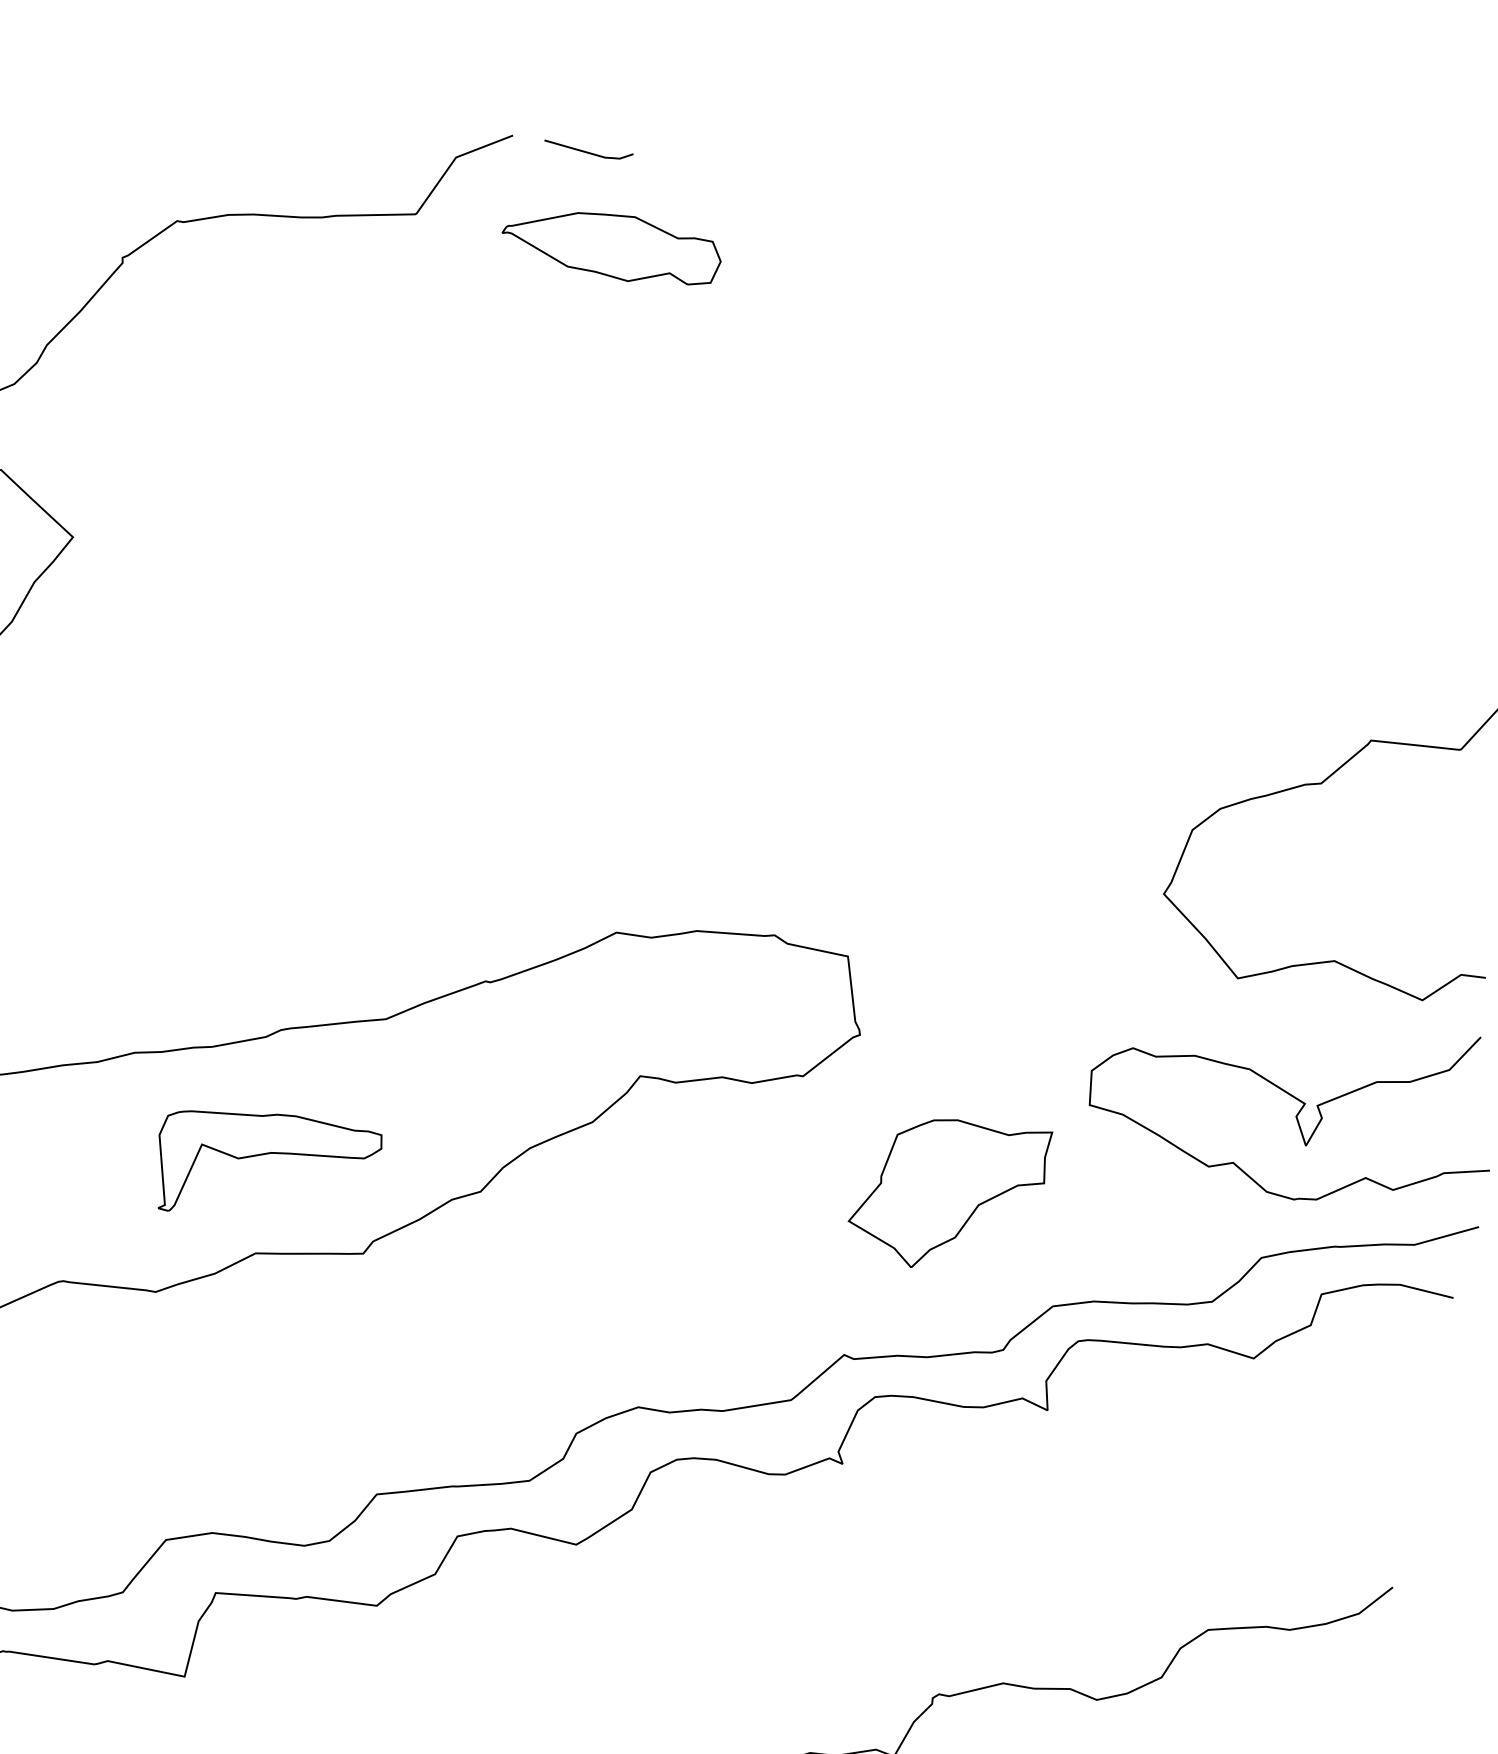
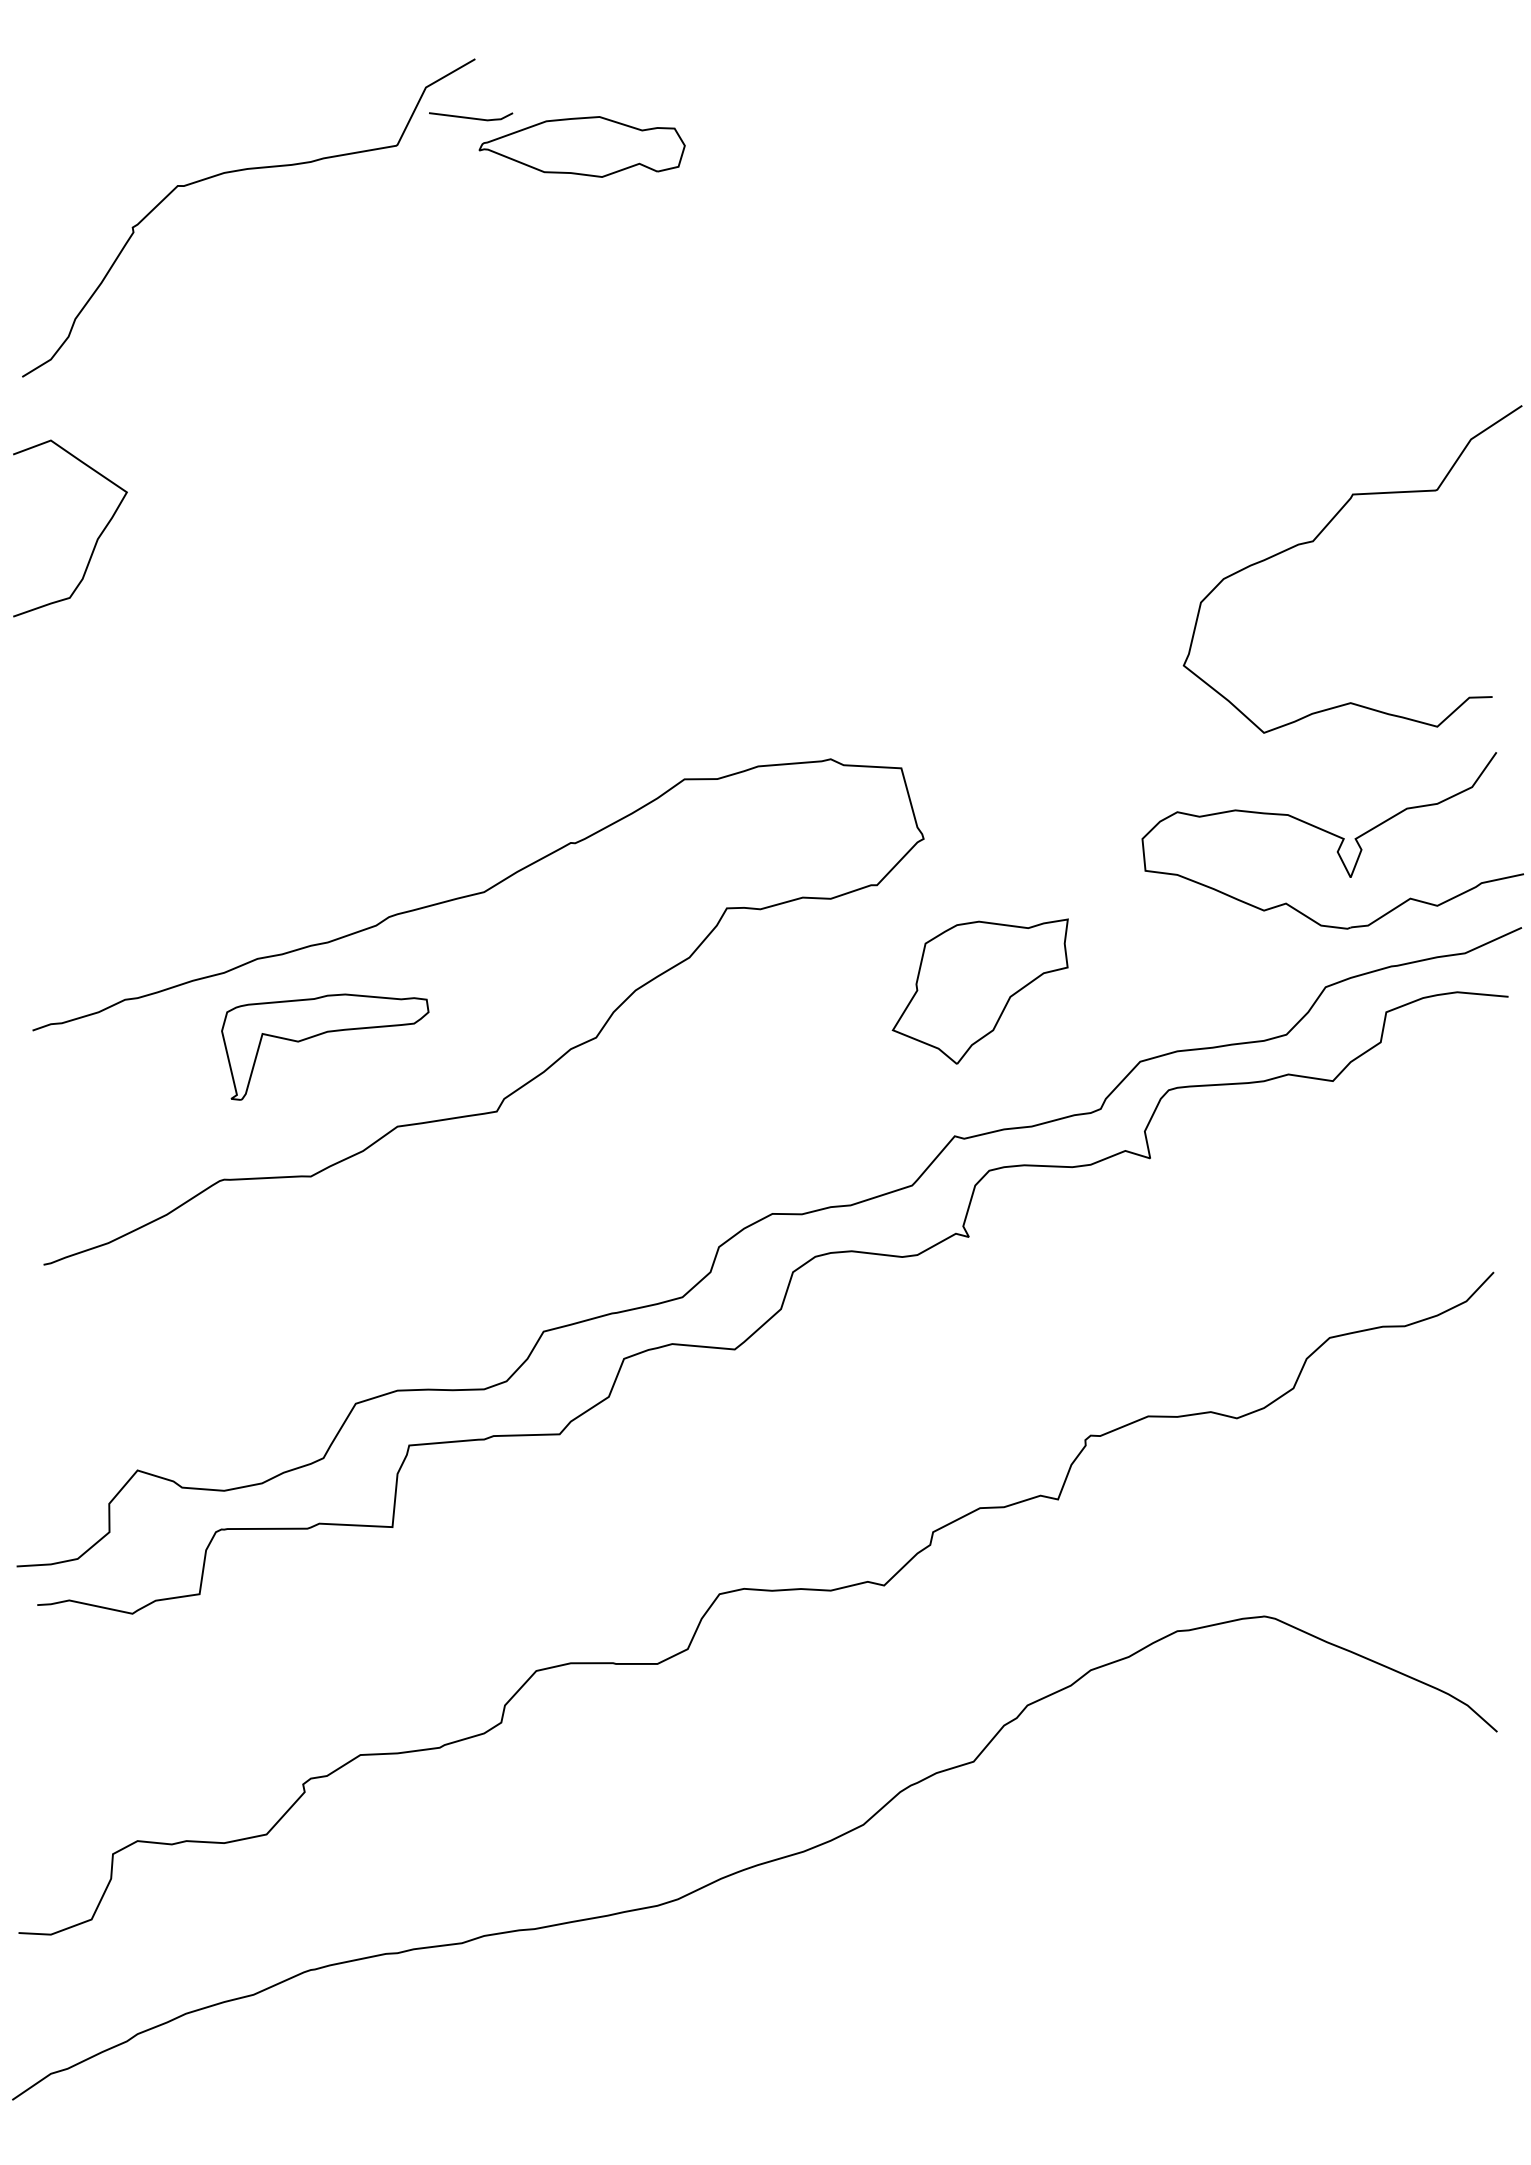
line: (588, 151) -> (471, 117), moved
part: (263, 1155) -> (320, 1035), moved
part: (946, 1194) -> (979, 991), moved

